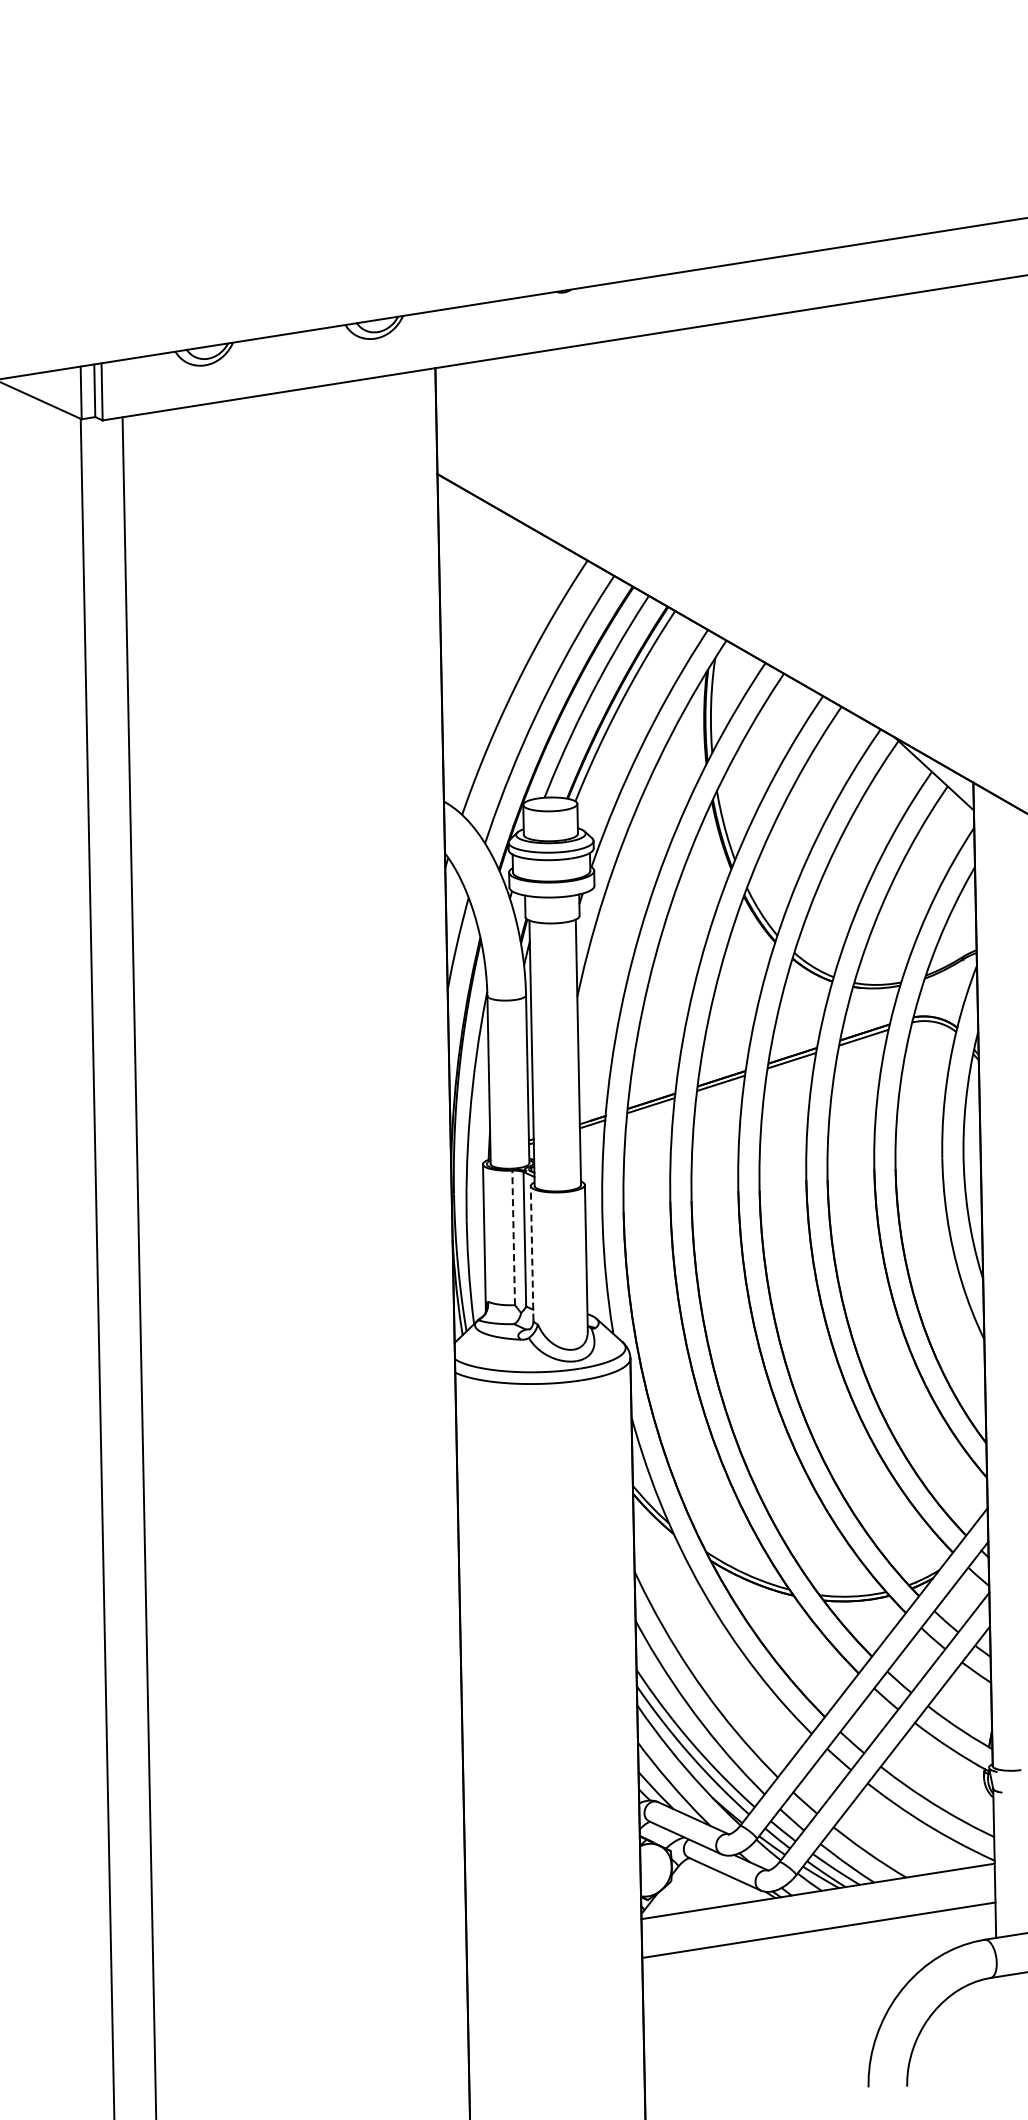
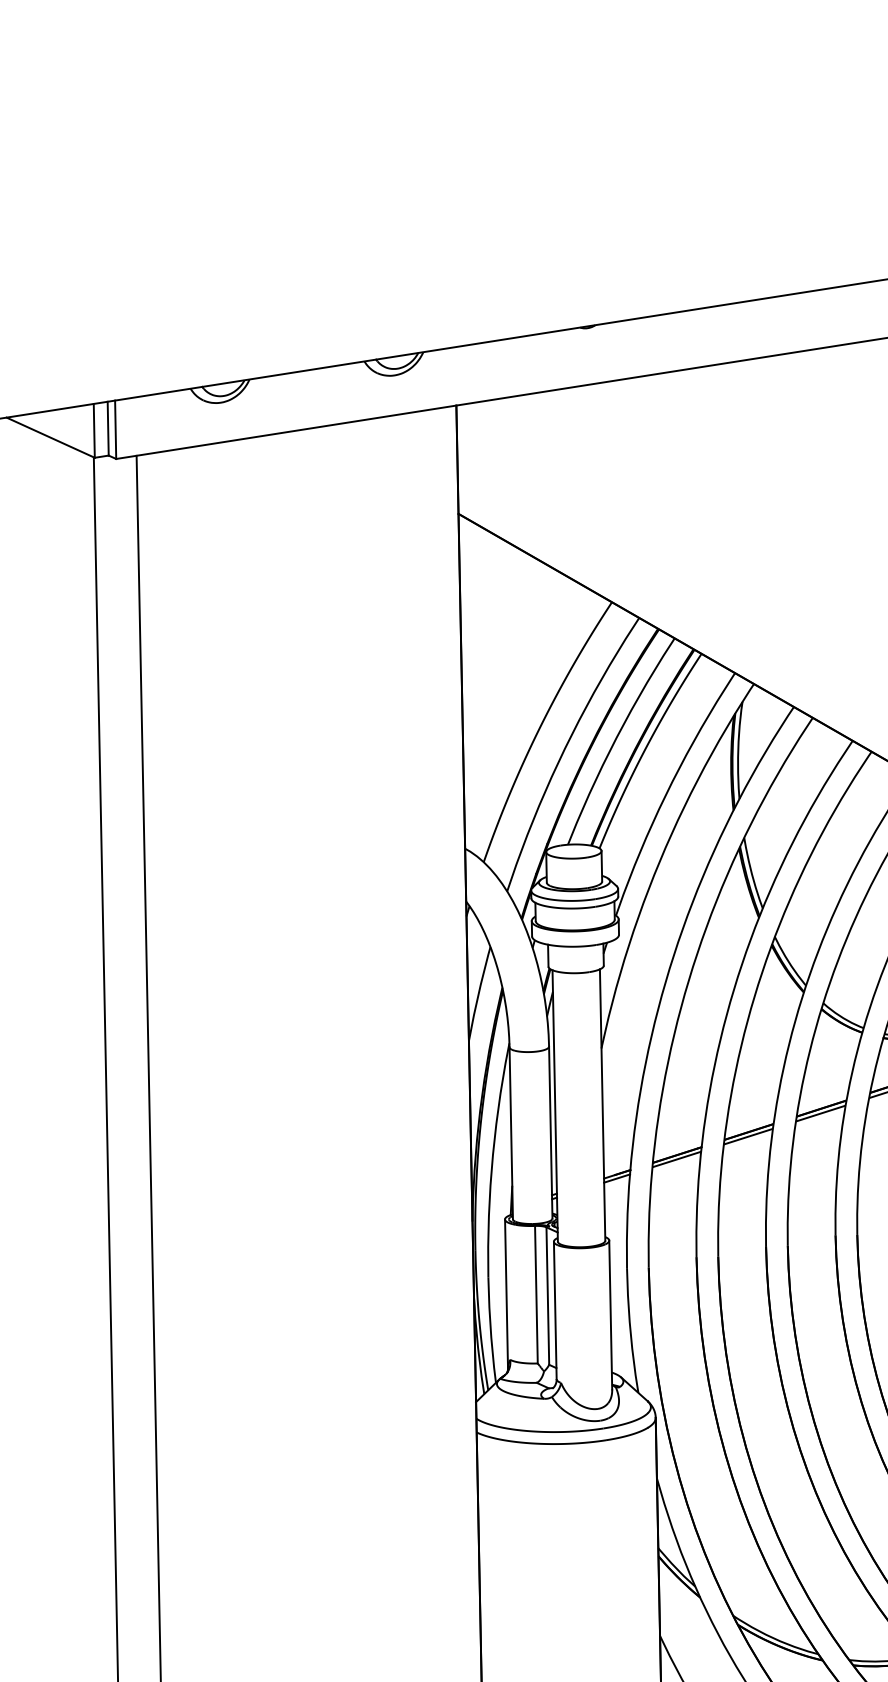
line: (513, 1237) -> (536, 1294), dashed -> solid
line: (532, 1252) -> (555, 1309), dashed -> solid

